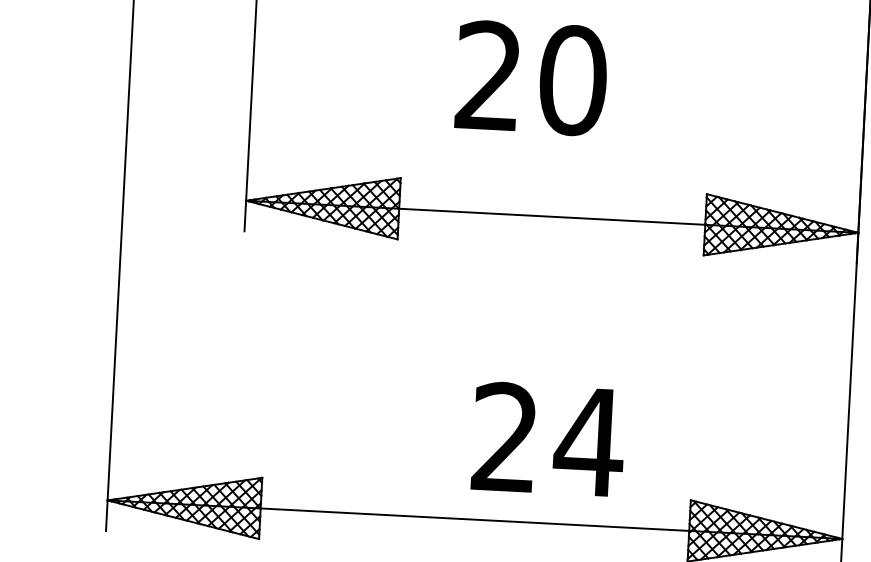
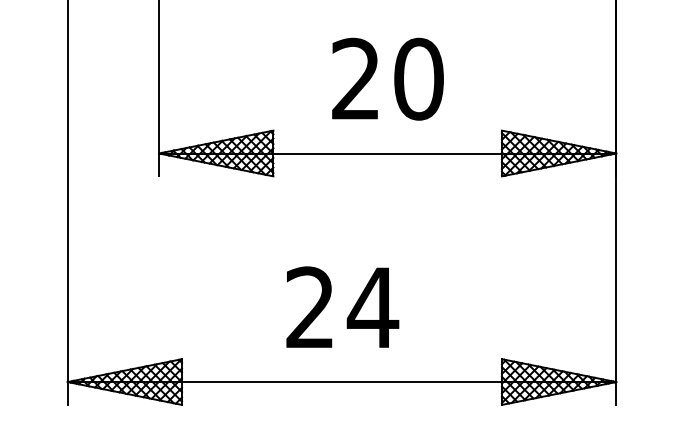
text: (531, 77) -> (387, 78), moved
text: (548, 438) -> (342, 306), moved

